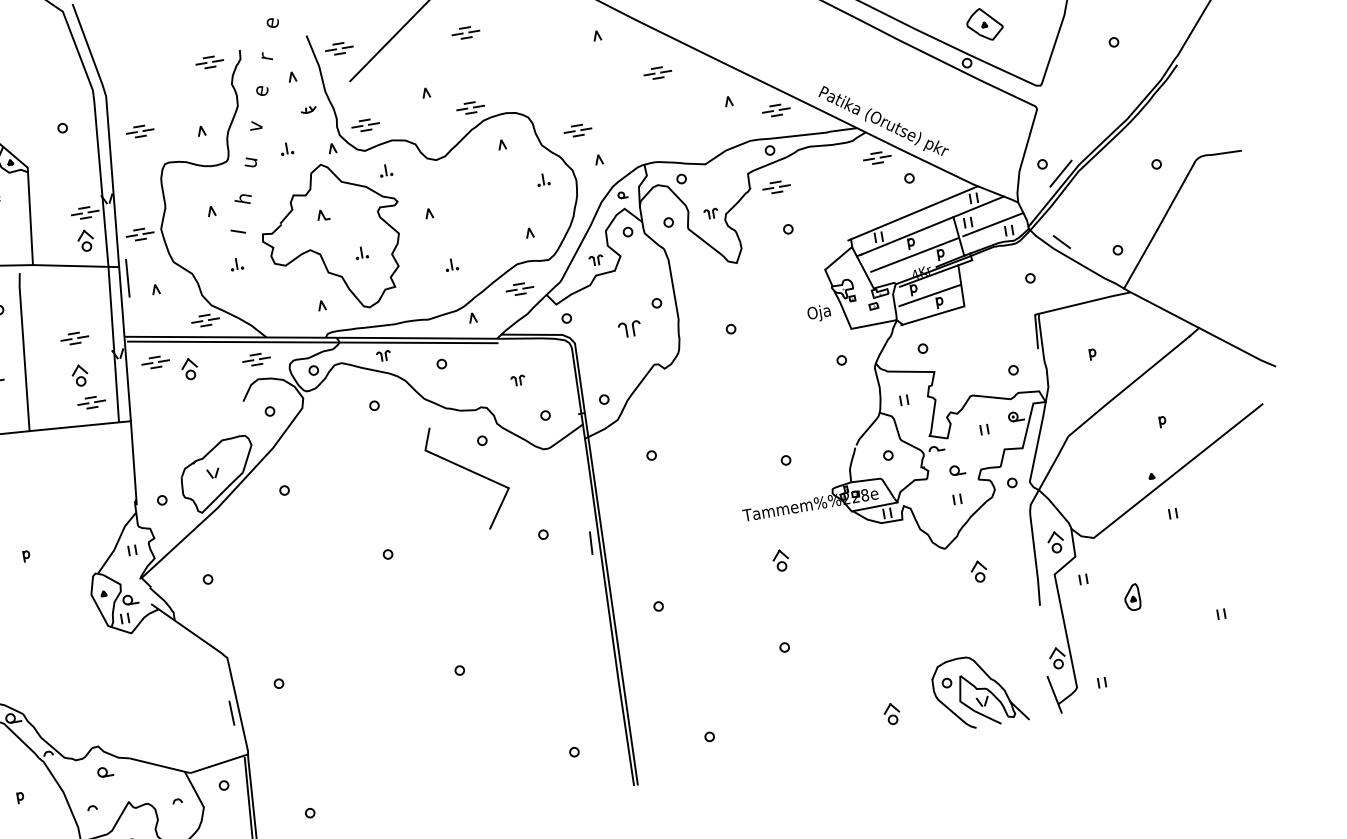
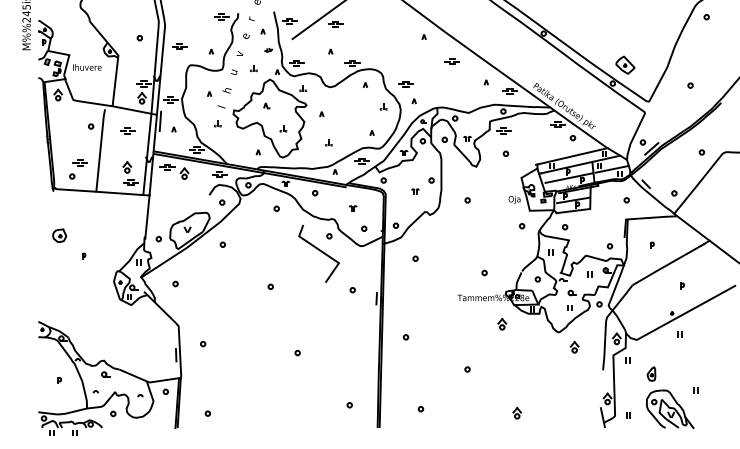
part: (465, 33) -> (335, 24), moved
part: (630, 329) -> (415, 191), size x0.62
part: (74, 337) -> (127, 130), moved
part: (781, 558) -> (502, 323), moved
part: (979, 689) -> (670, 408), moved

